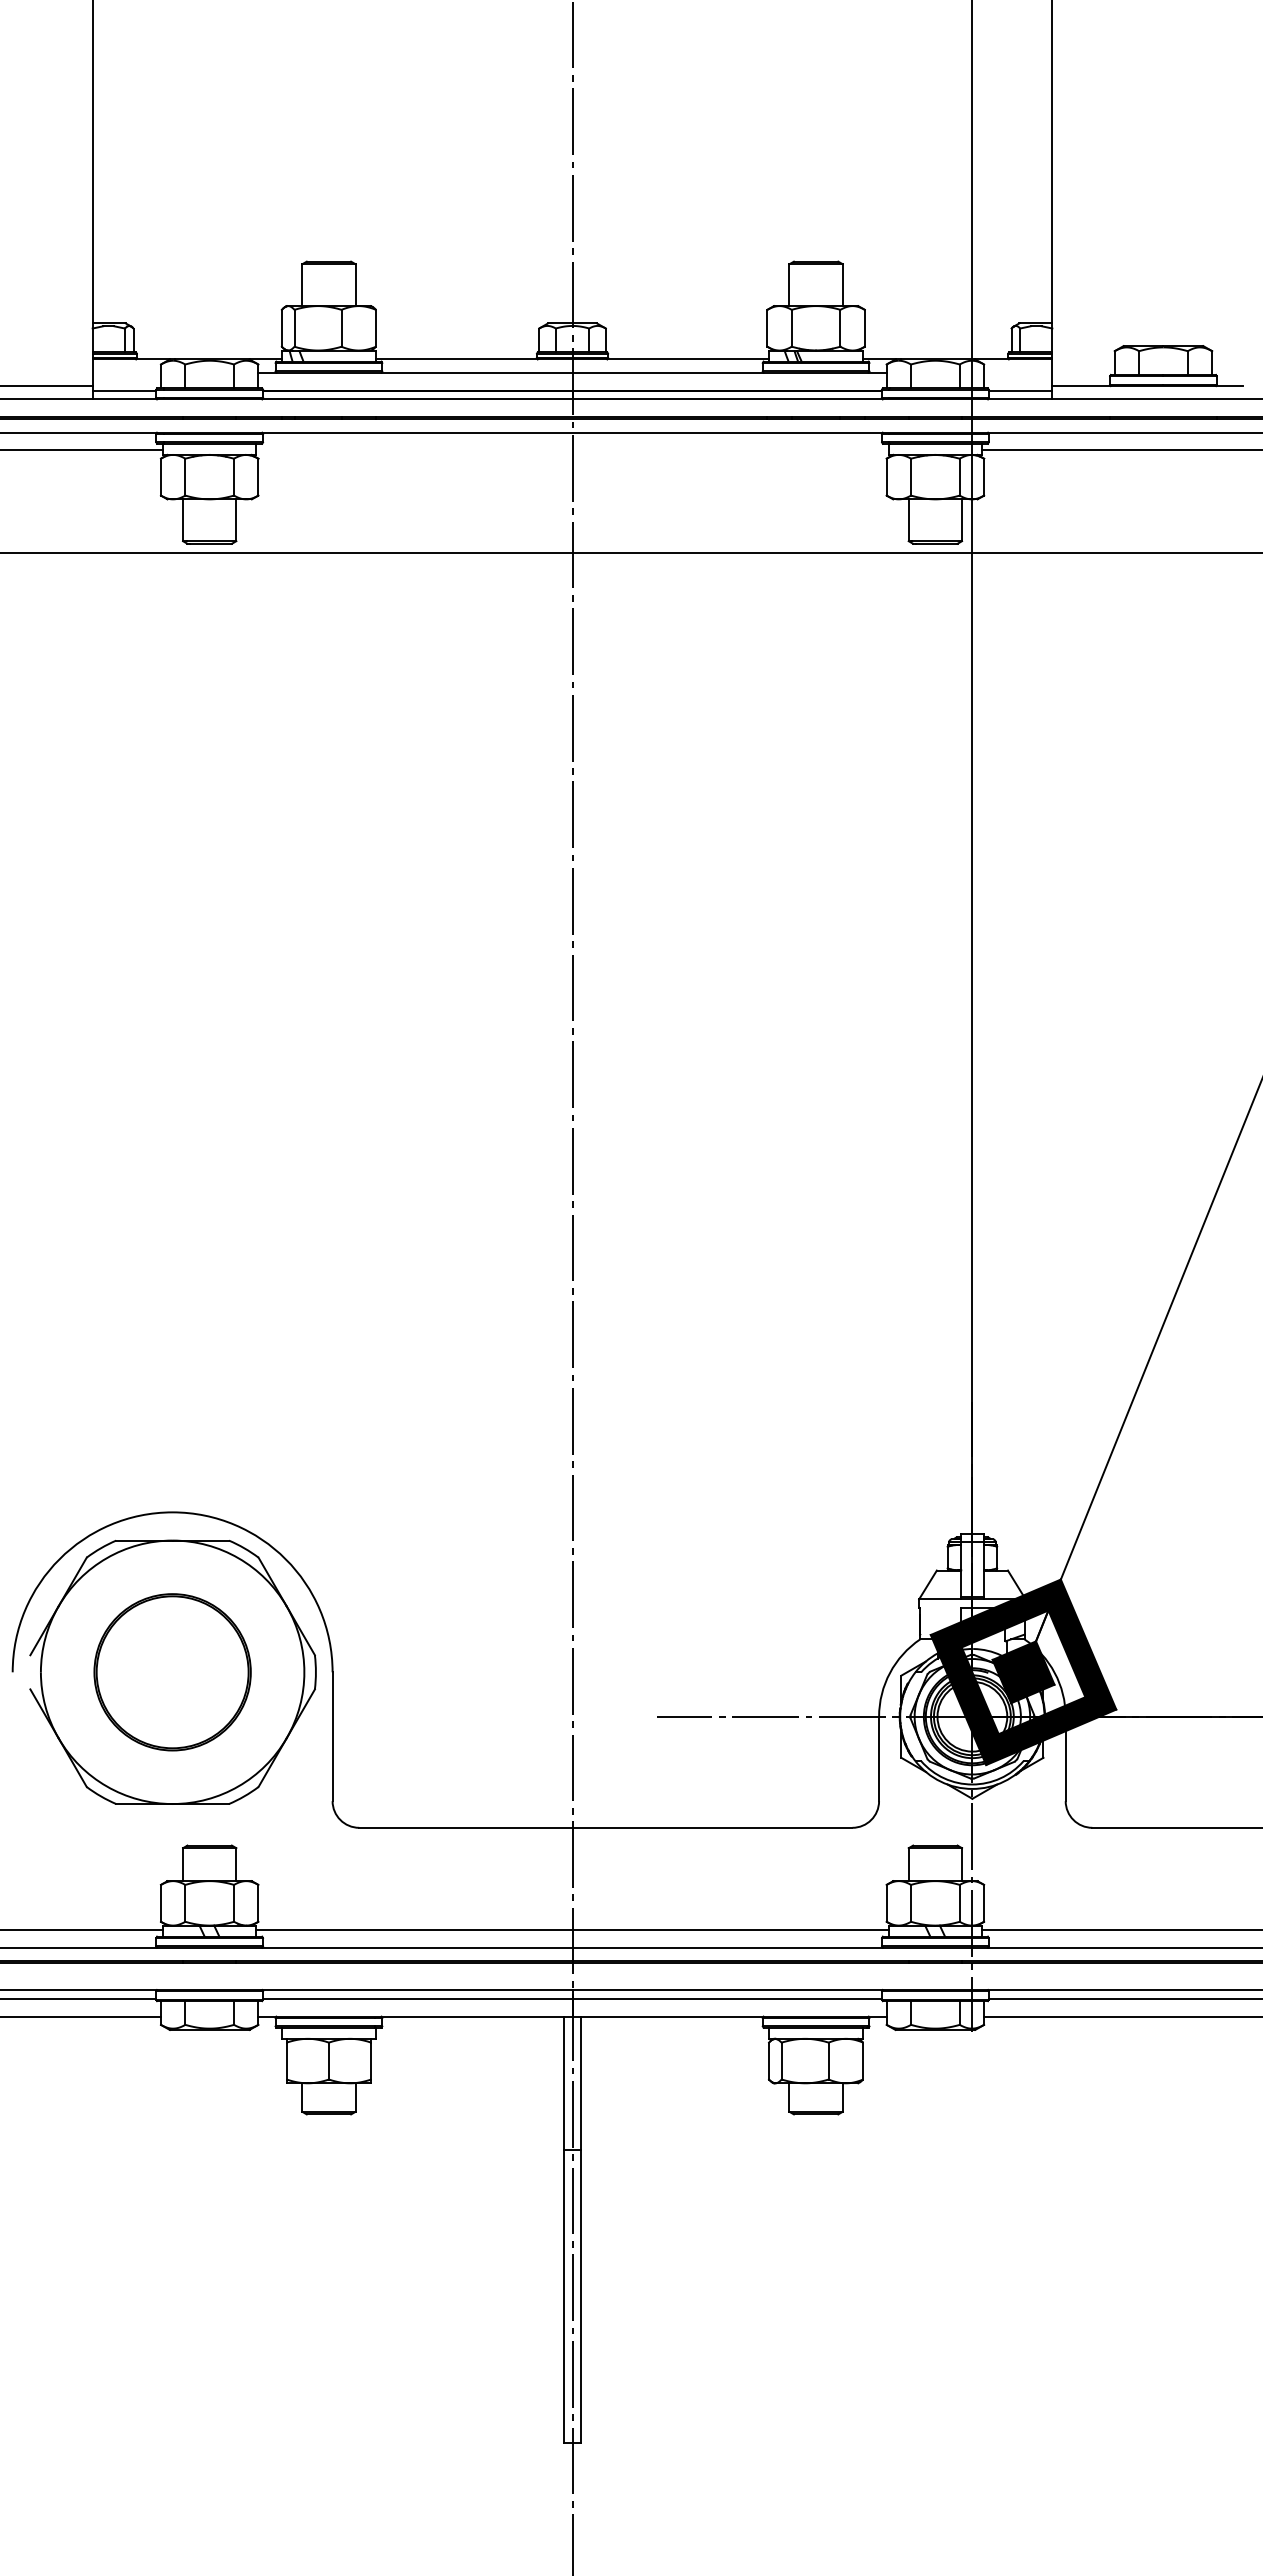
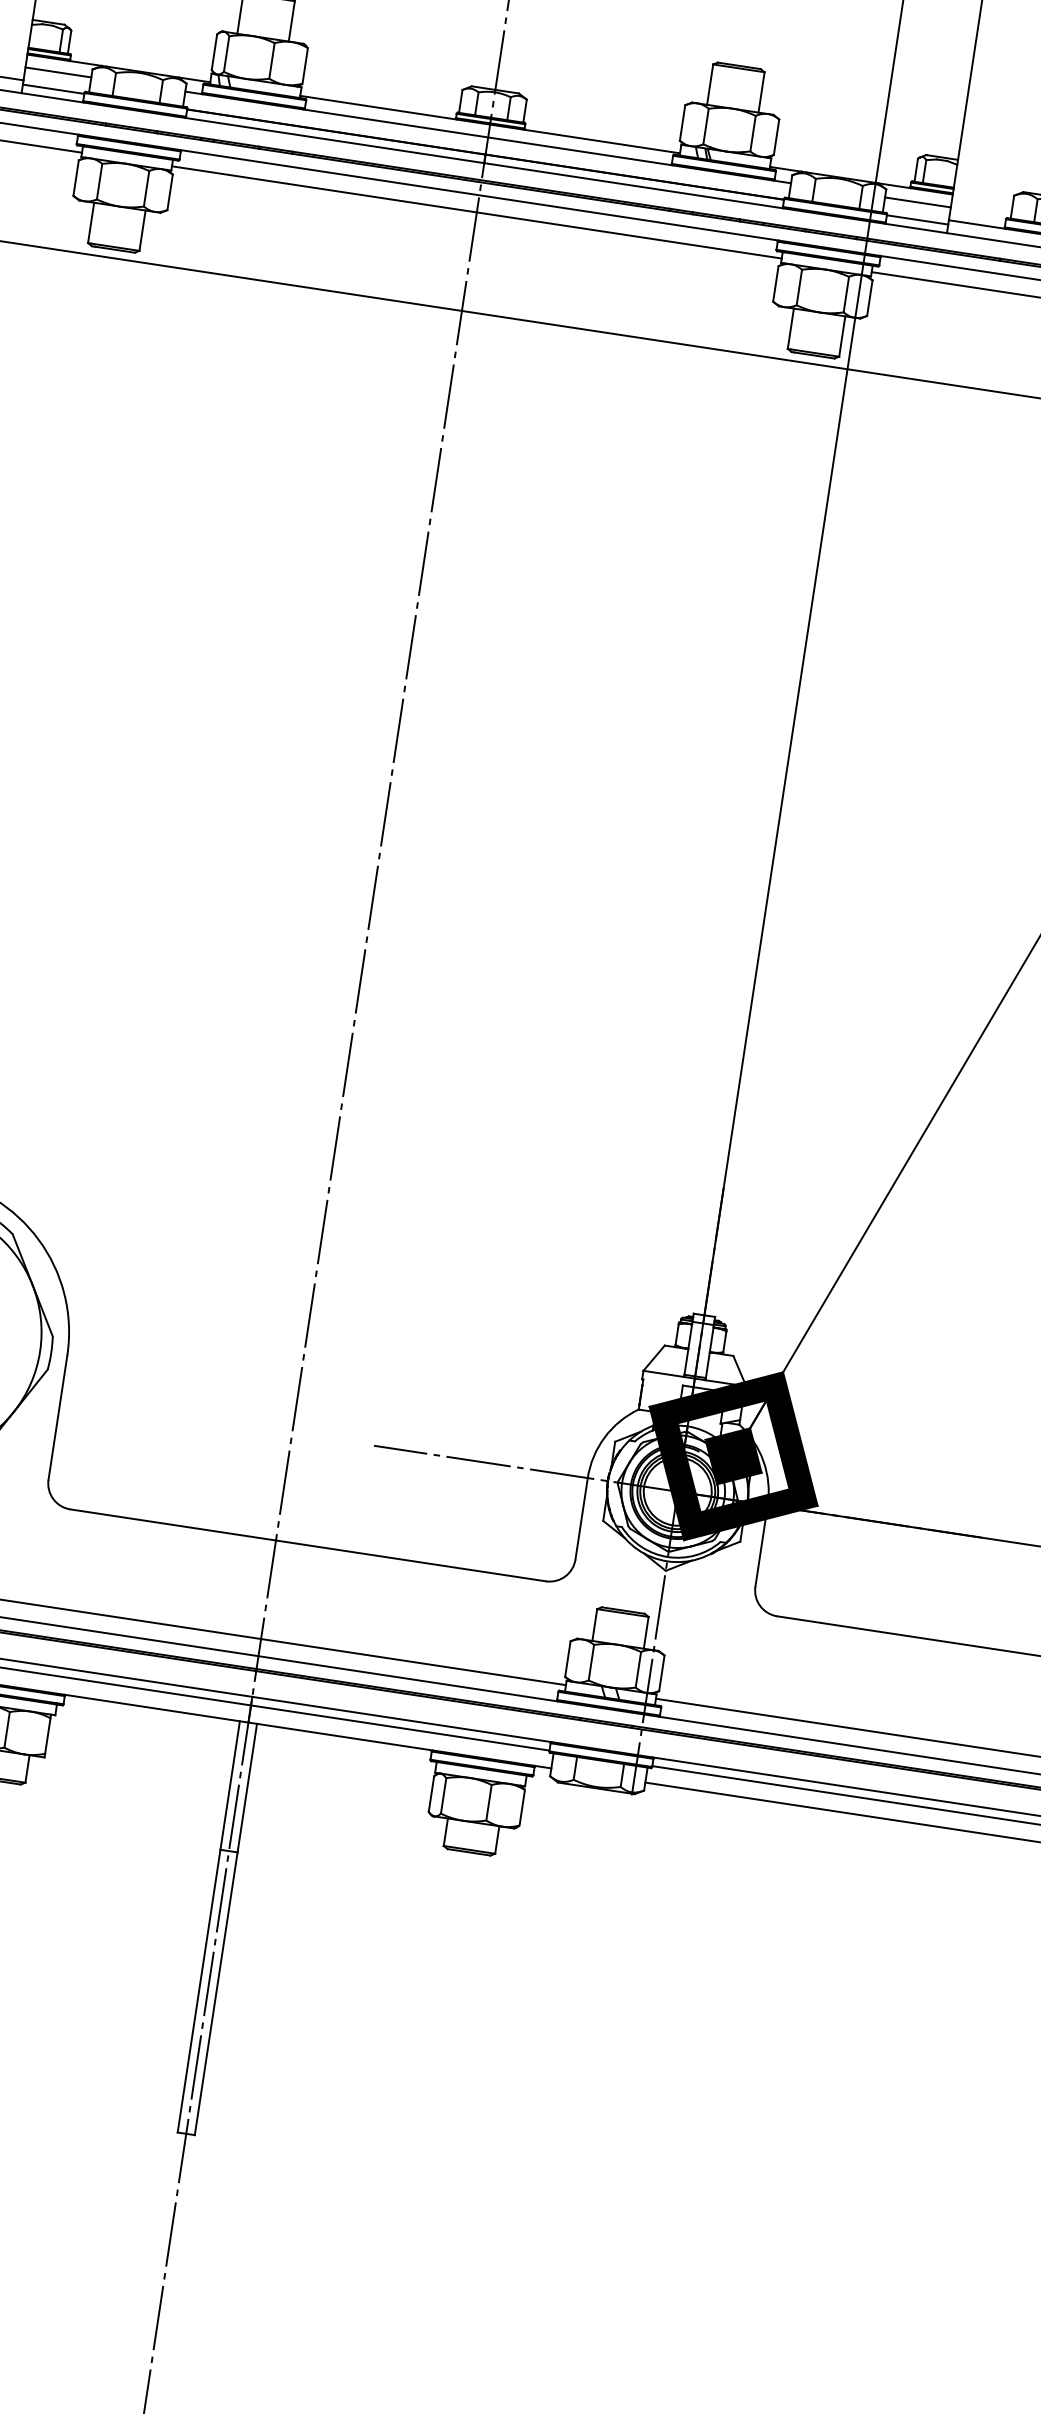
line: (126, 372) -> (58, 72), added
line: (1018, 372) -> (918, 202), added
line: (572, 450) -> (476, 212), added

